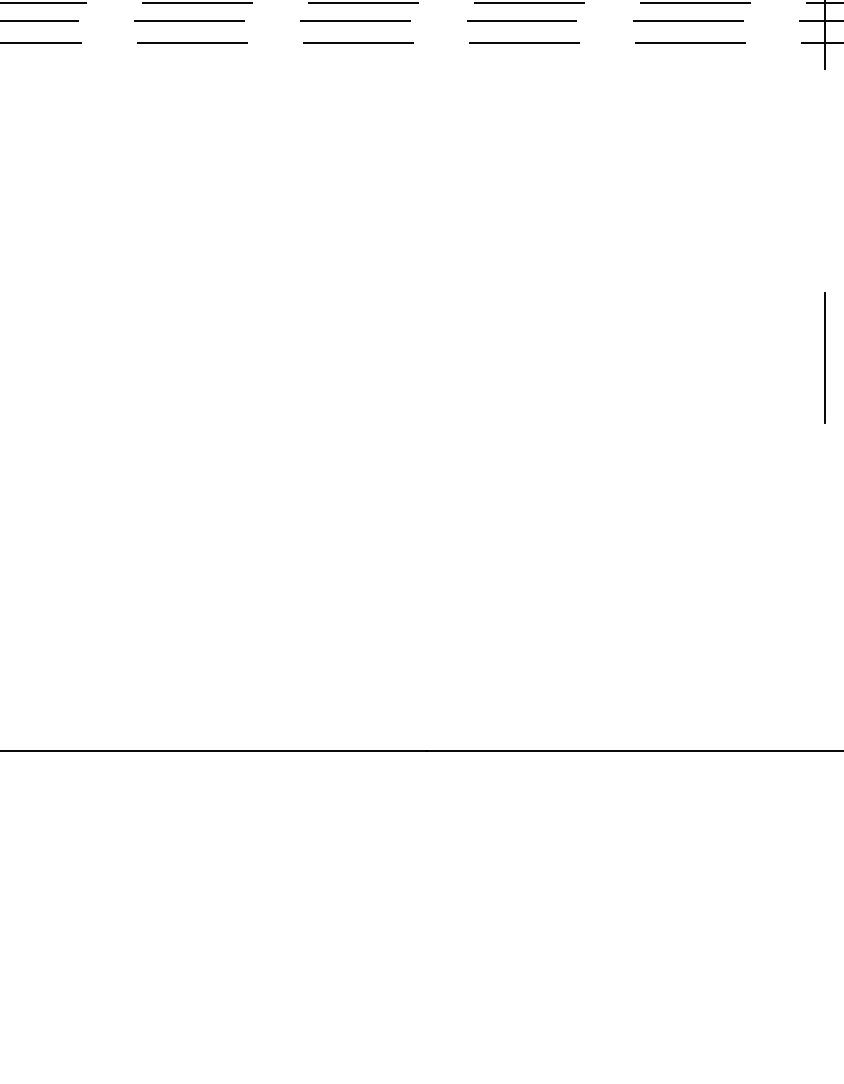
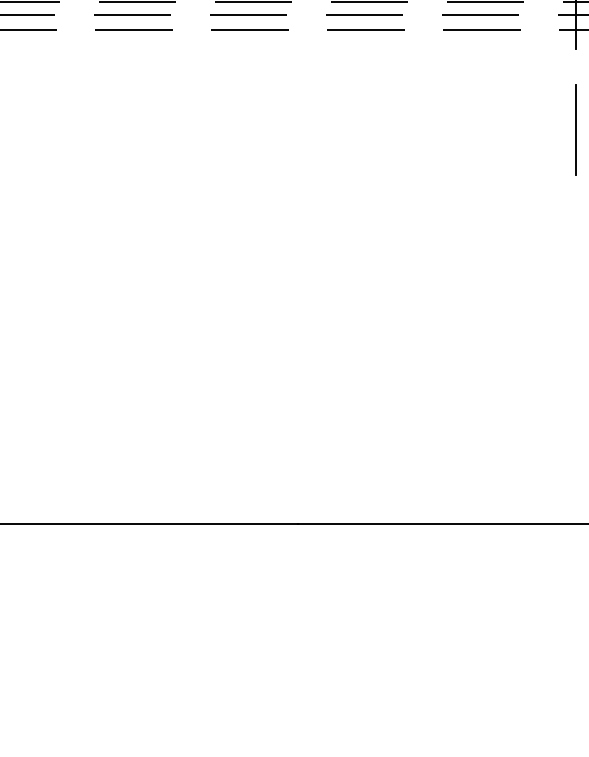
line: (824, 357) -> (575, 129), moved

